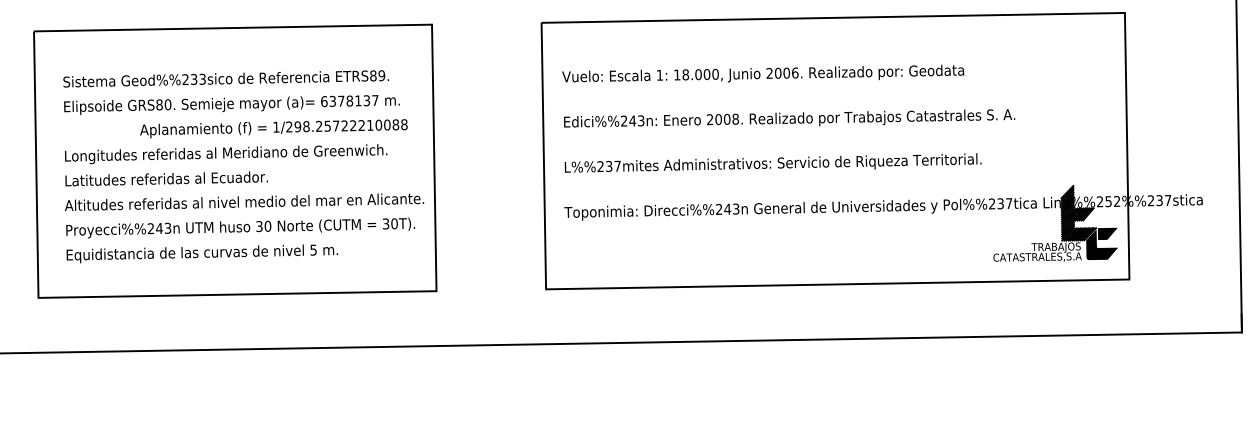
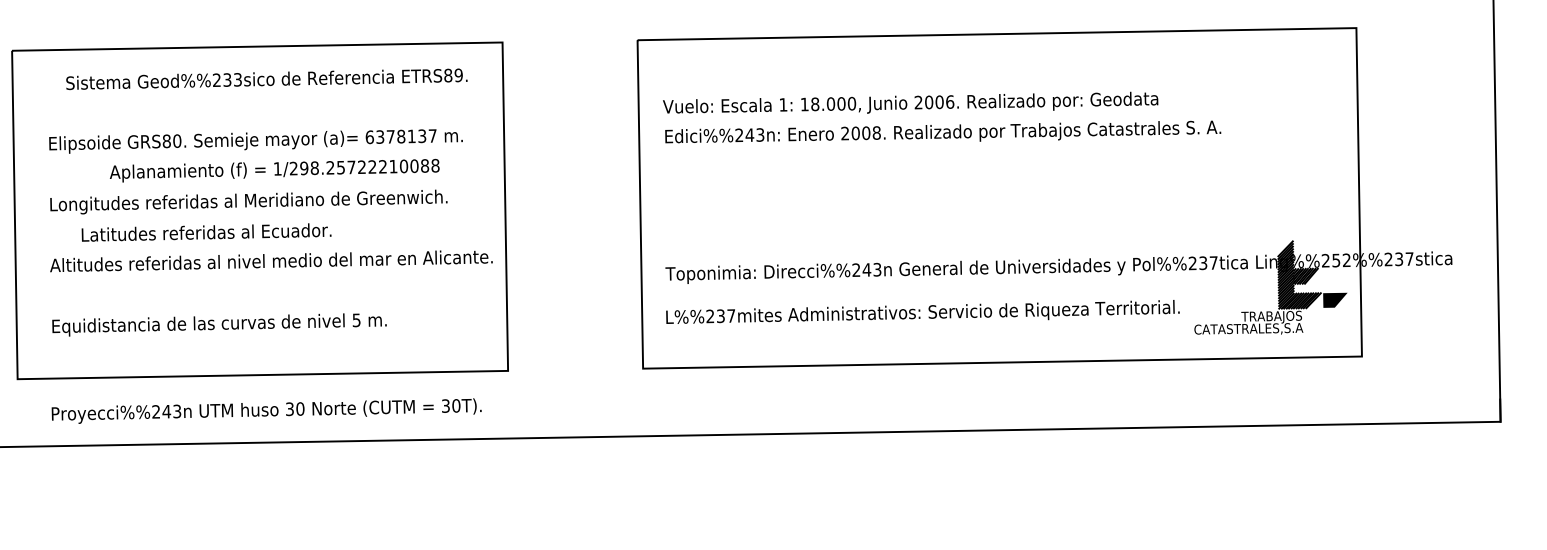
text: (225, 79) -> (266, 79), moved
text: (789, 117) -> (943, 131), moved
text: (273, 128) -> (274, 170), moved
text: (772, 162) -> (922, 311), moved
text: (166, 178) -> (206, 232), moved
text: (240, 227) -> (266, 410), moved
fill: (1102, 244) -> (1328, 313), removed

